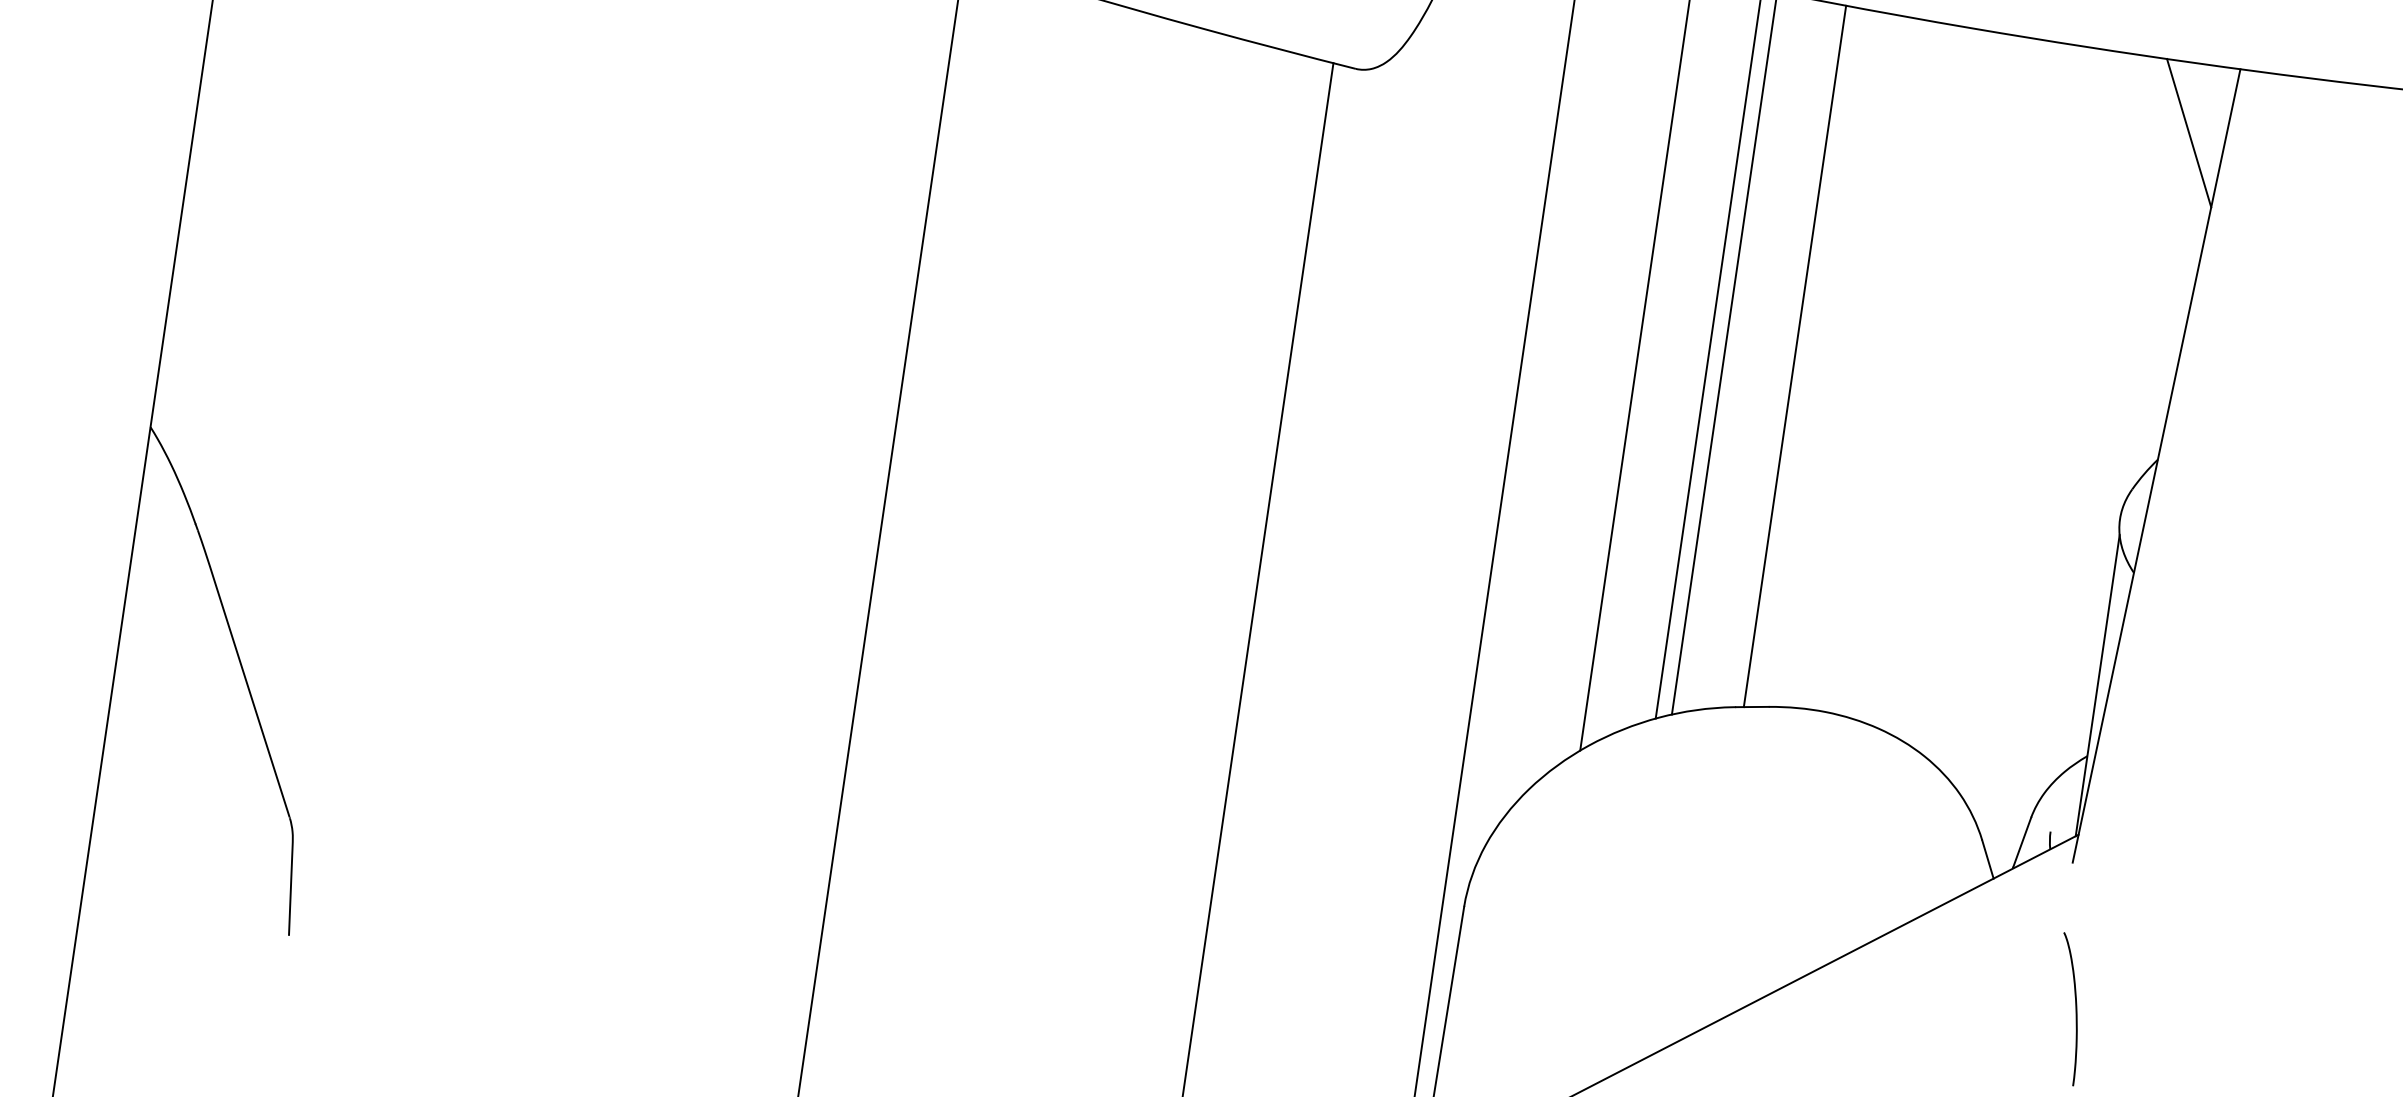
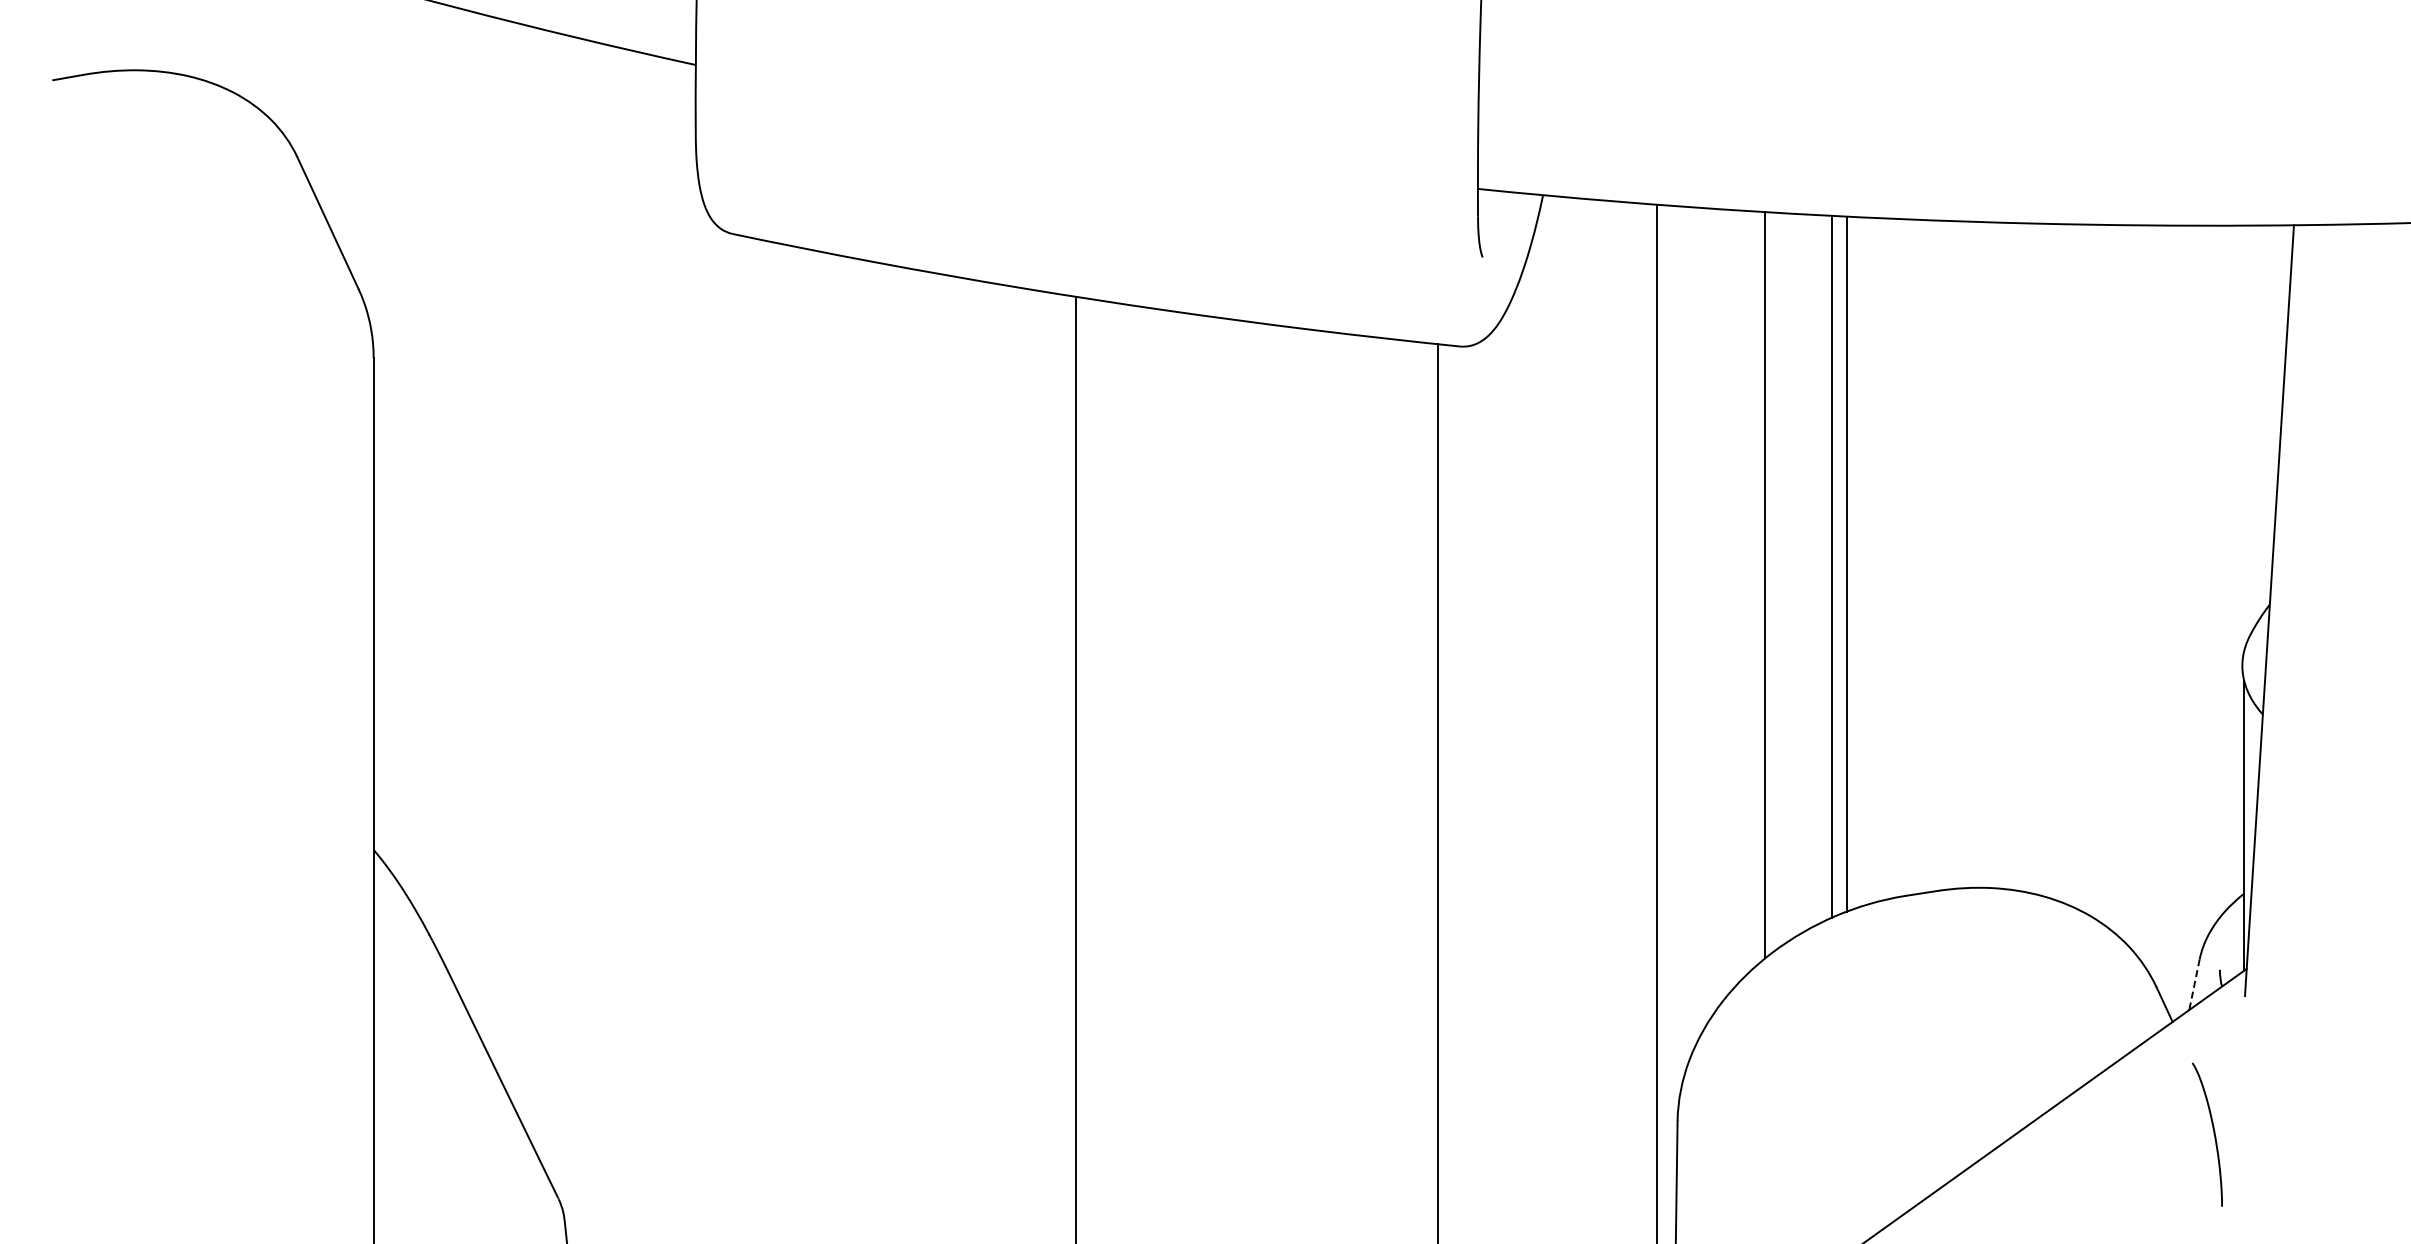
line: (2189, 133) -> (2254, 292), removed
line: (1794, 355) -> (1913, 556), removed
line: (2022, 841) -> (2194, 983), solid -> dashed
curve: (2075, 1009) -> (2213, 1134), moved

